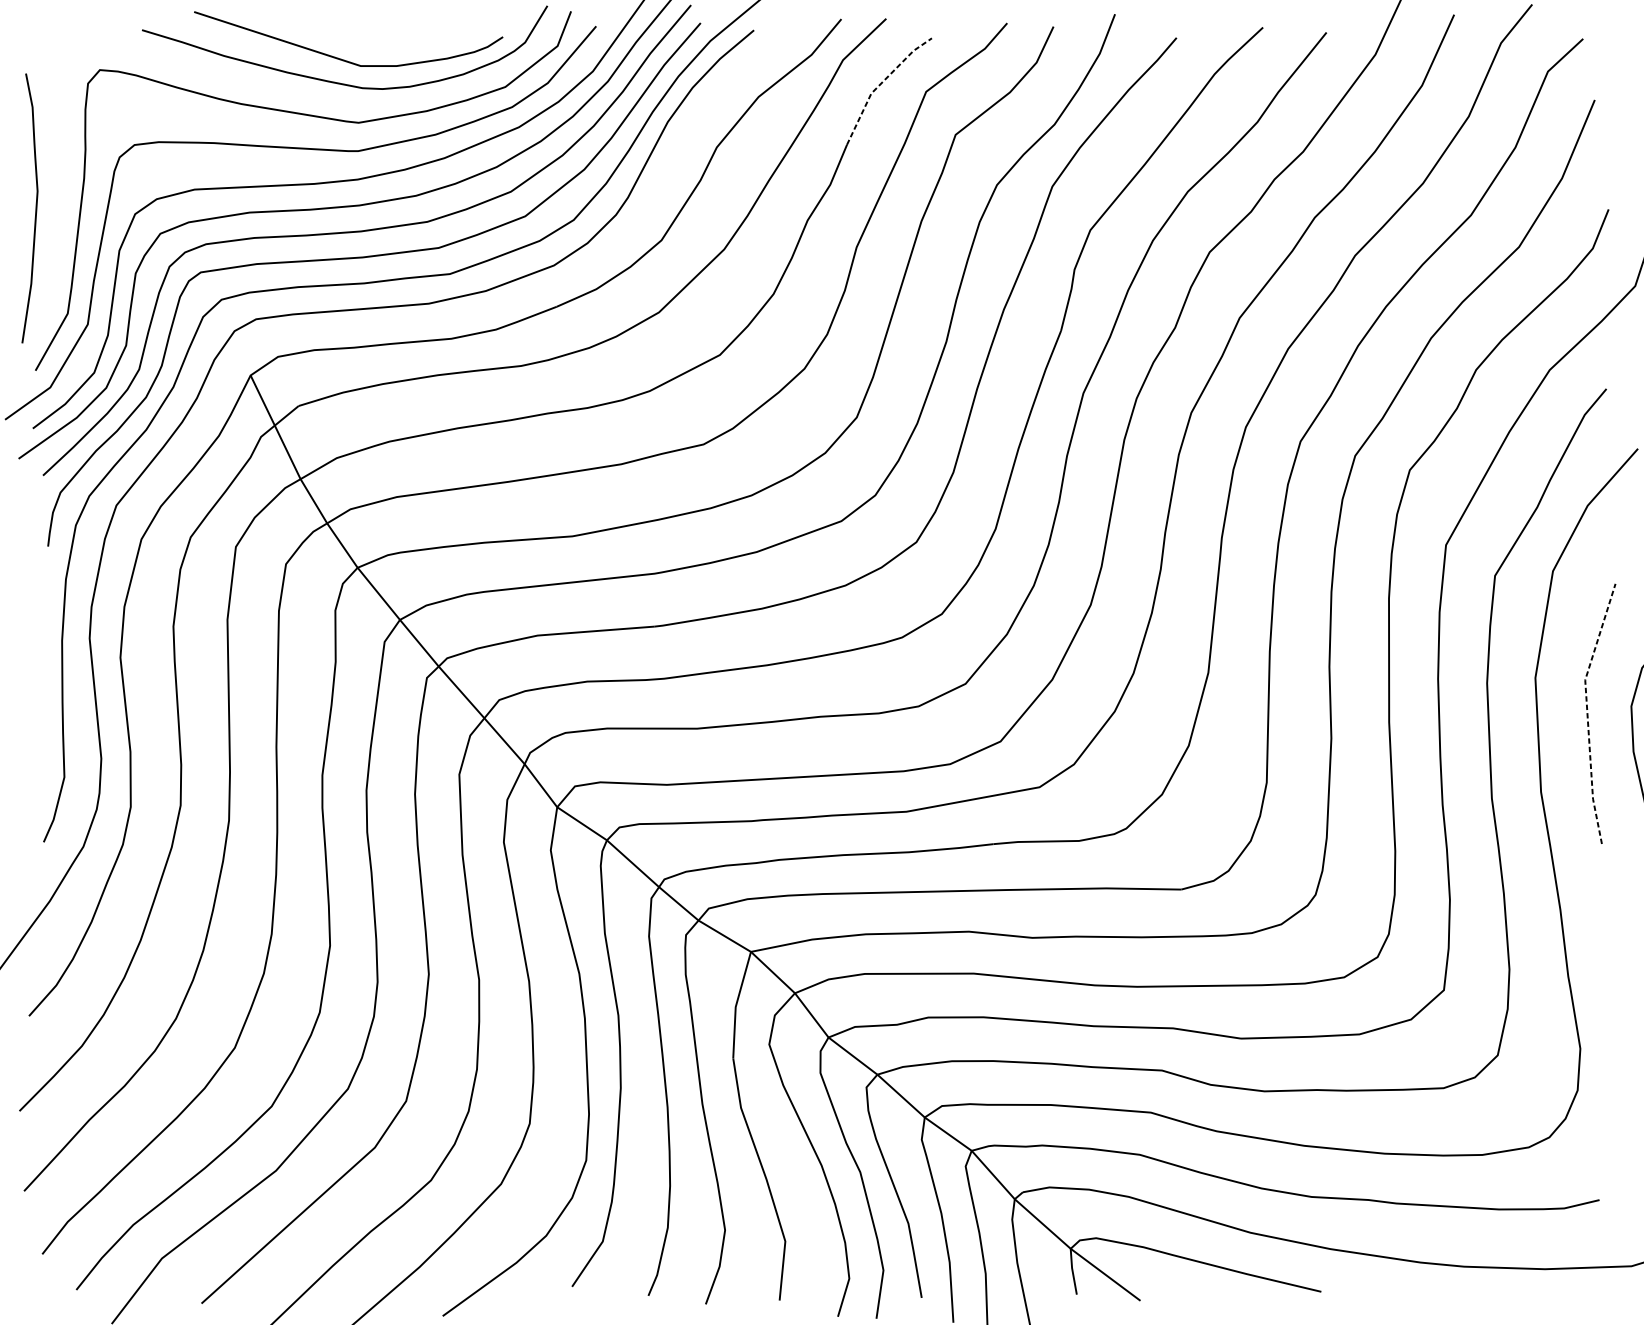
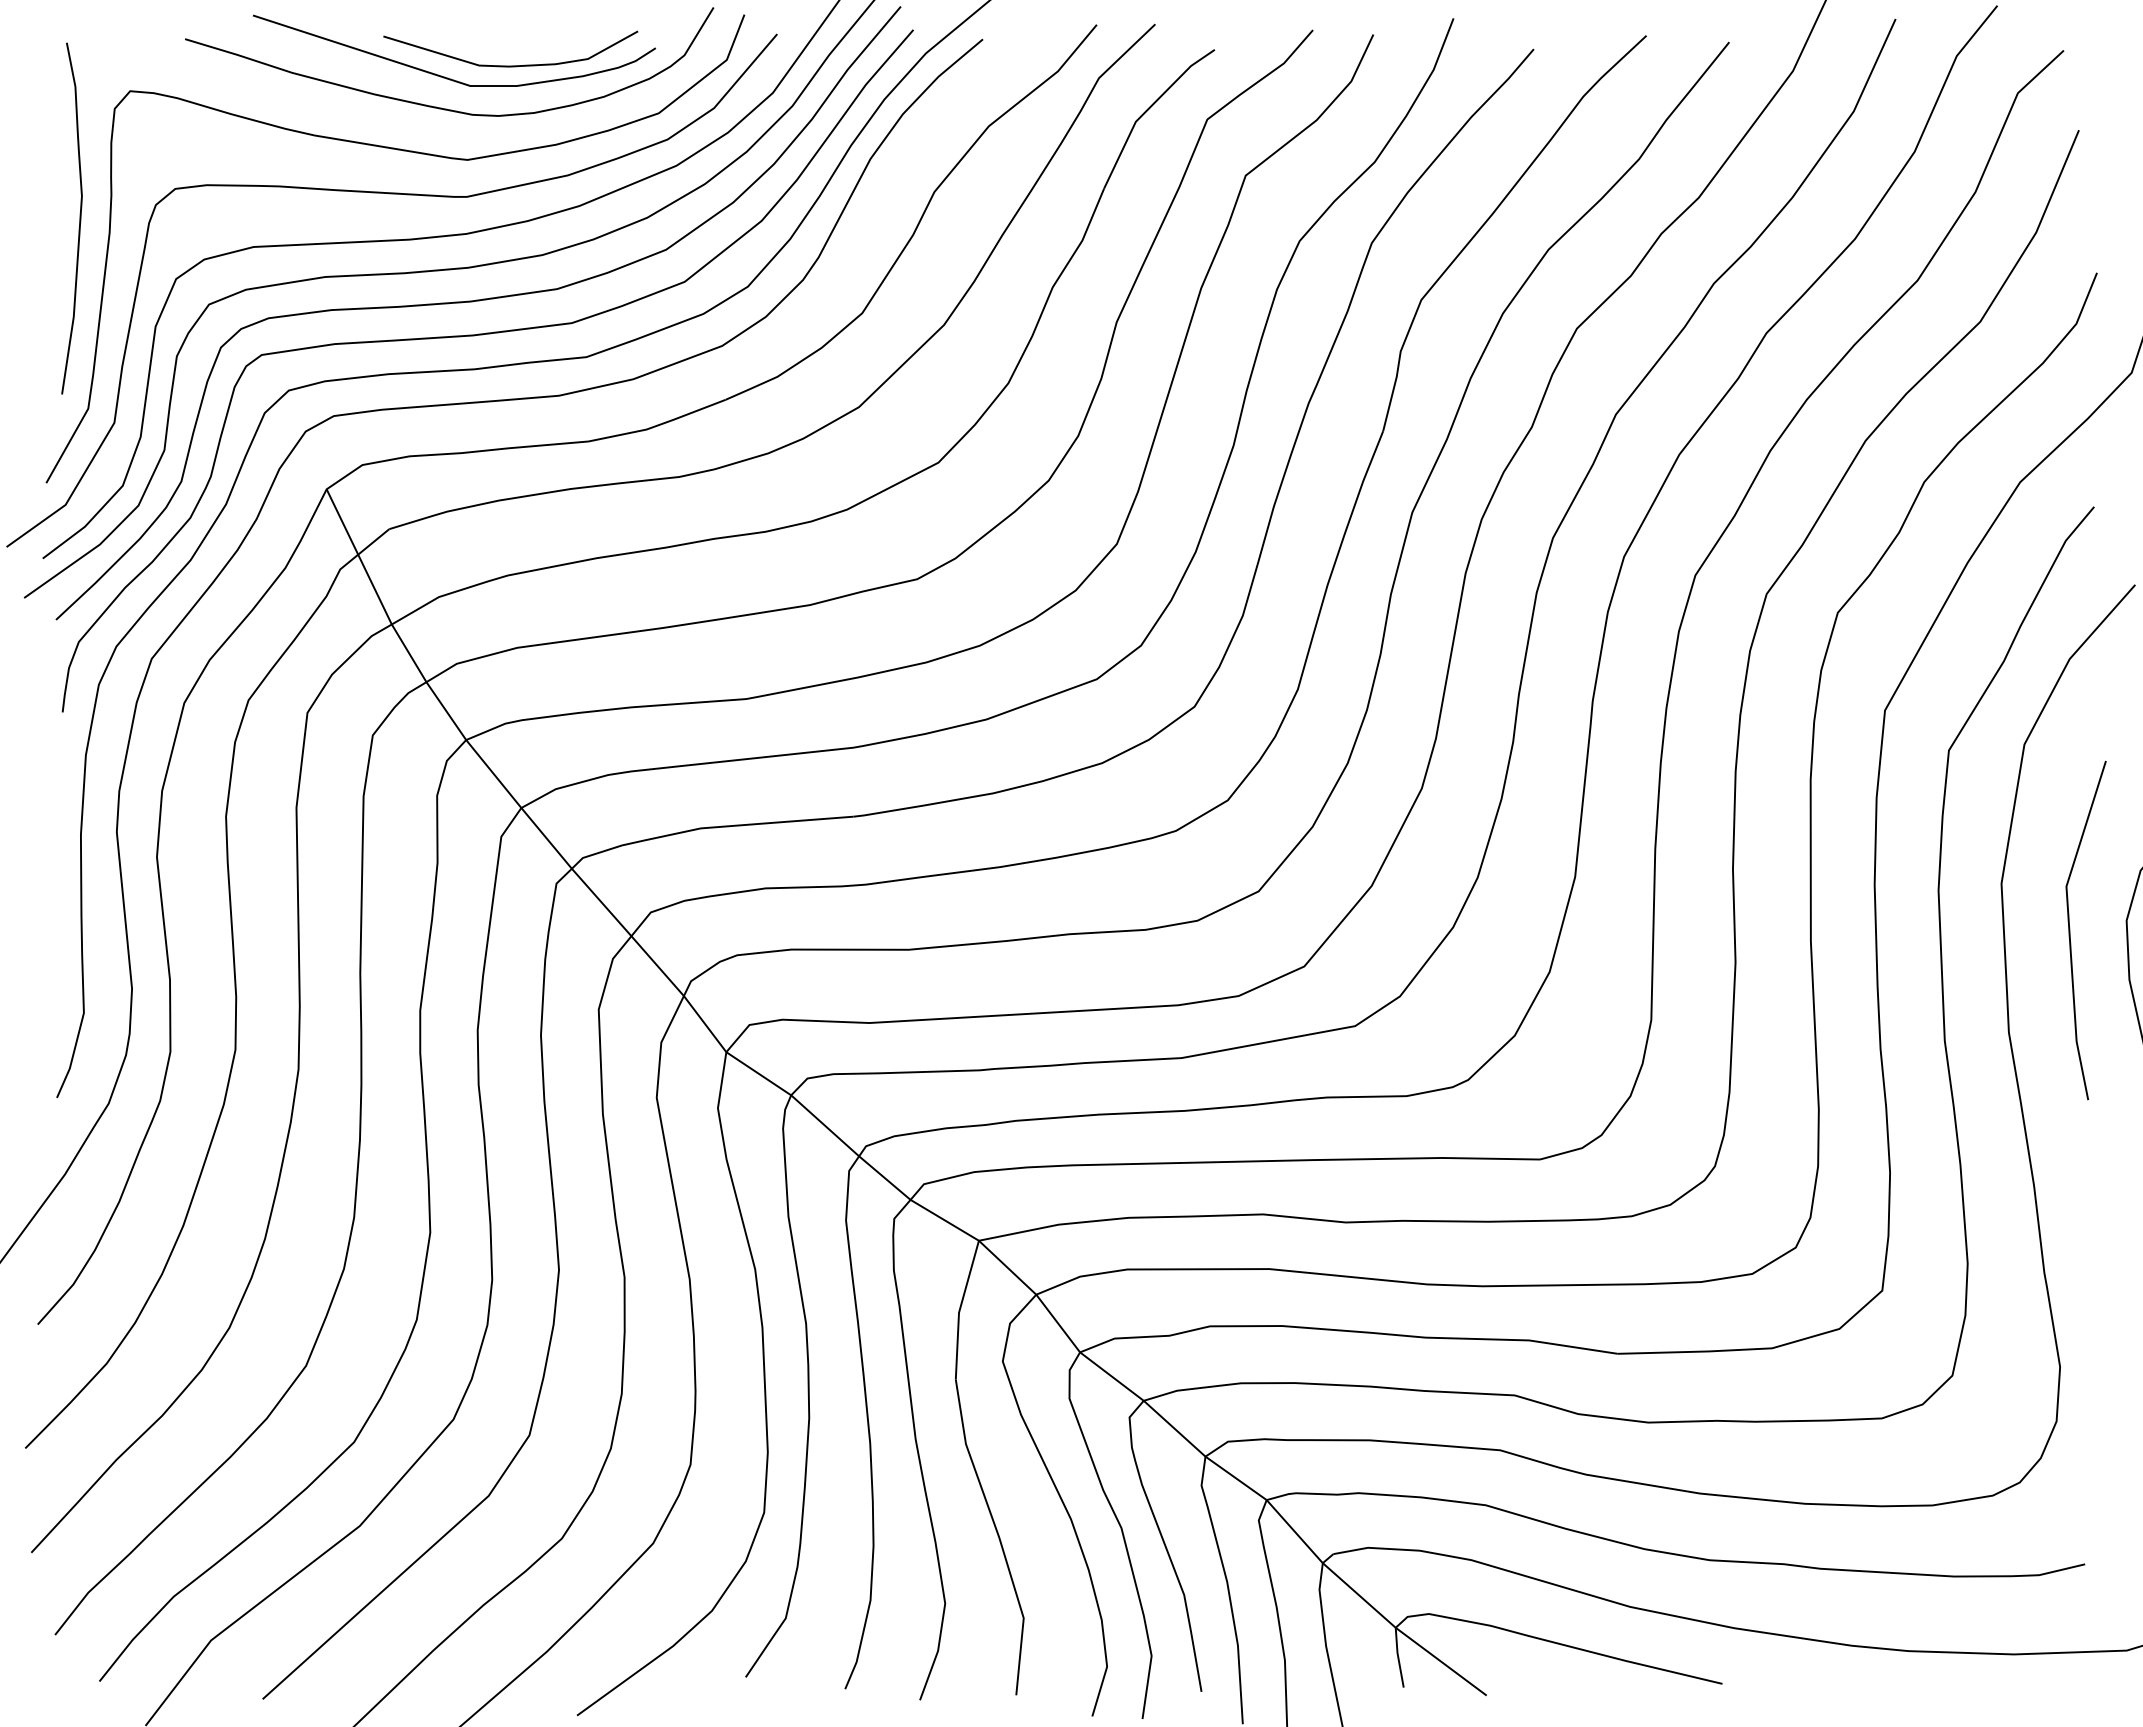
curve: (391, 50) -> (510, 65), added
line: (880, 84) -> (1147, 109), dashed -> solid
curve: (35, 208) -> (79, 218), moved
line: (1587, 712) -> (2069, 928), dashed -> solid

